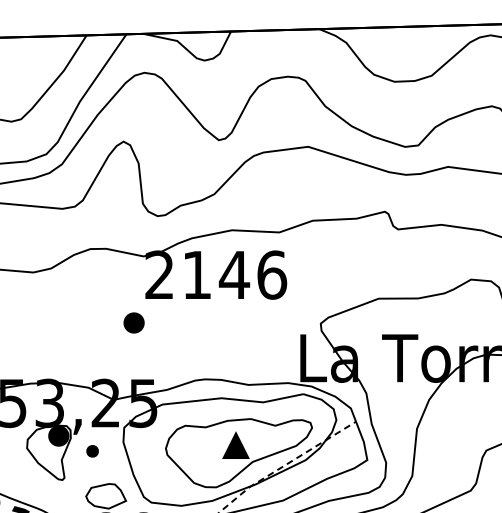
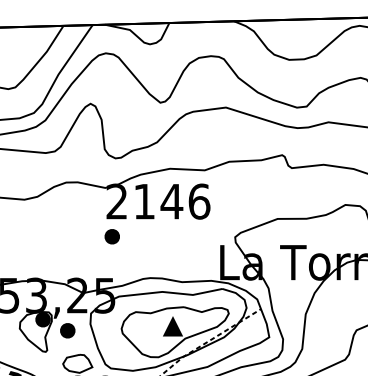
part: (133, 322) -> (111, 236), moved
part: (92, 450) -> (67, 330), size x1.67

